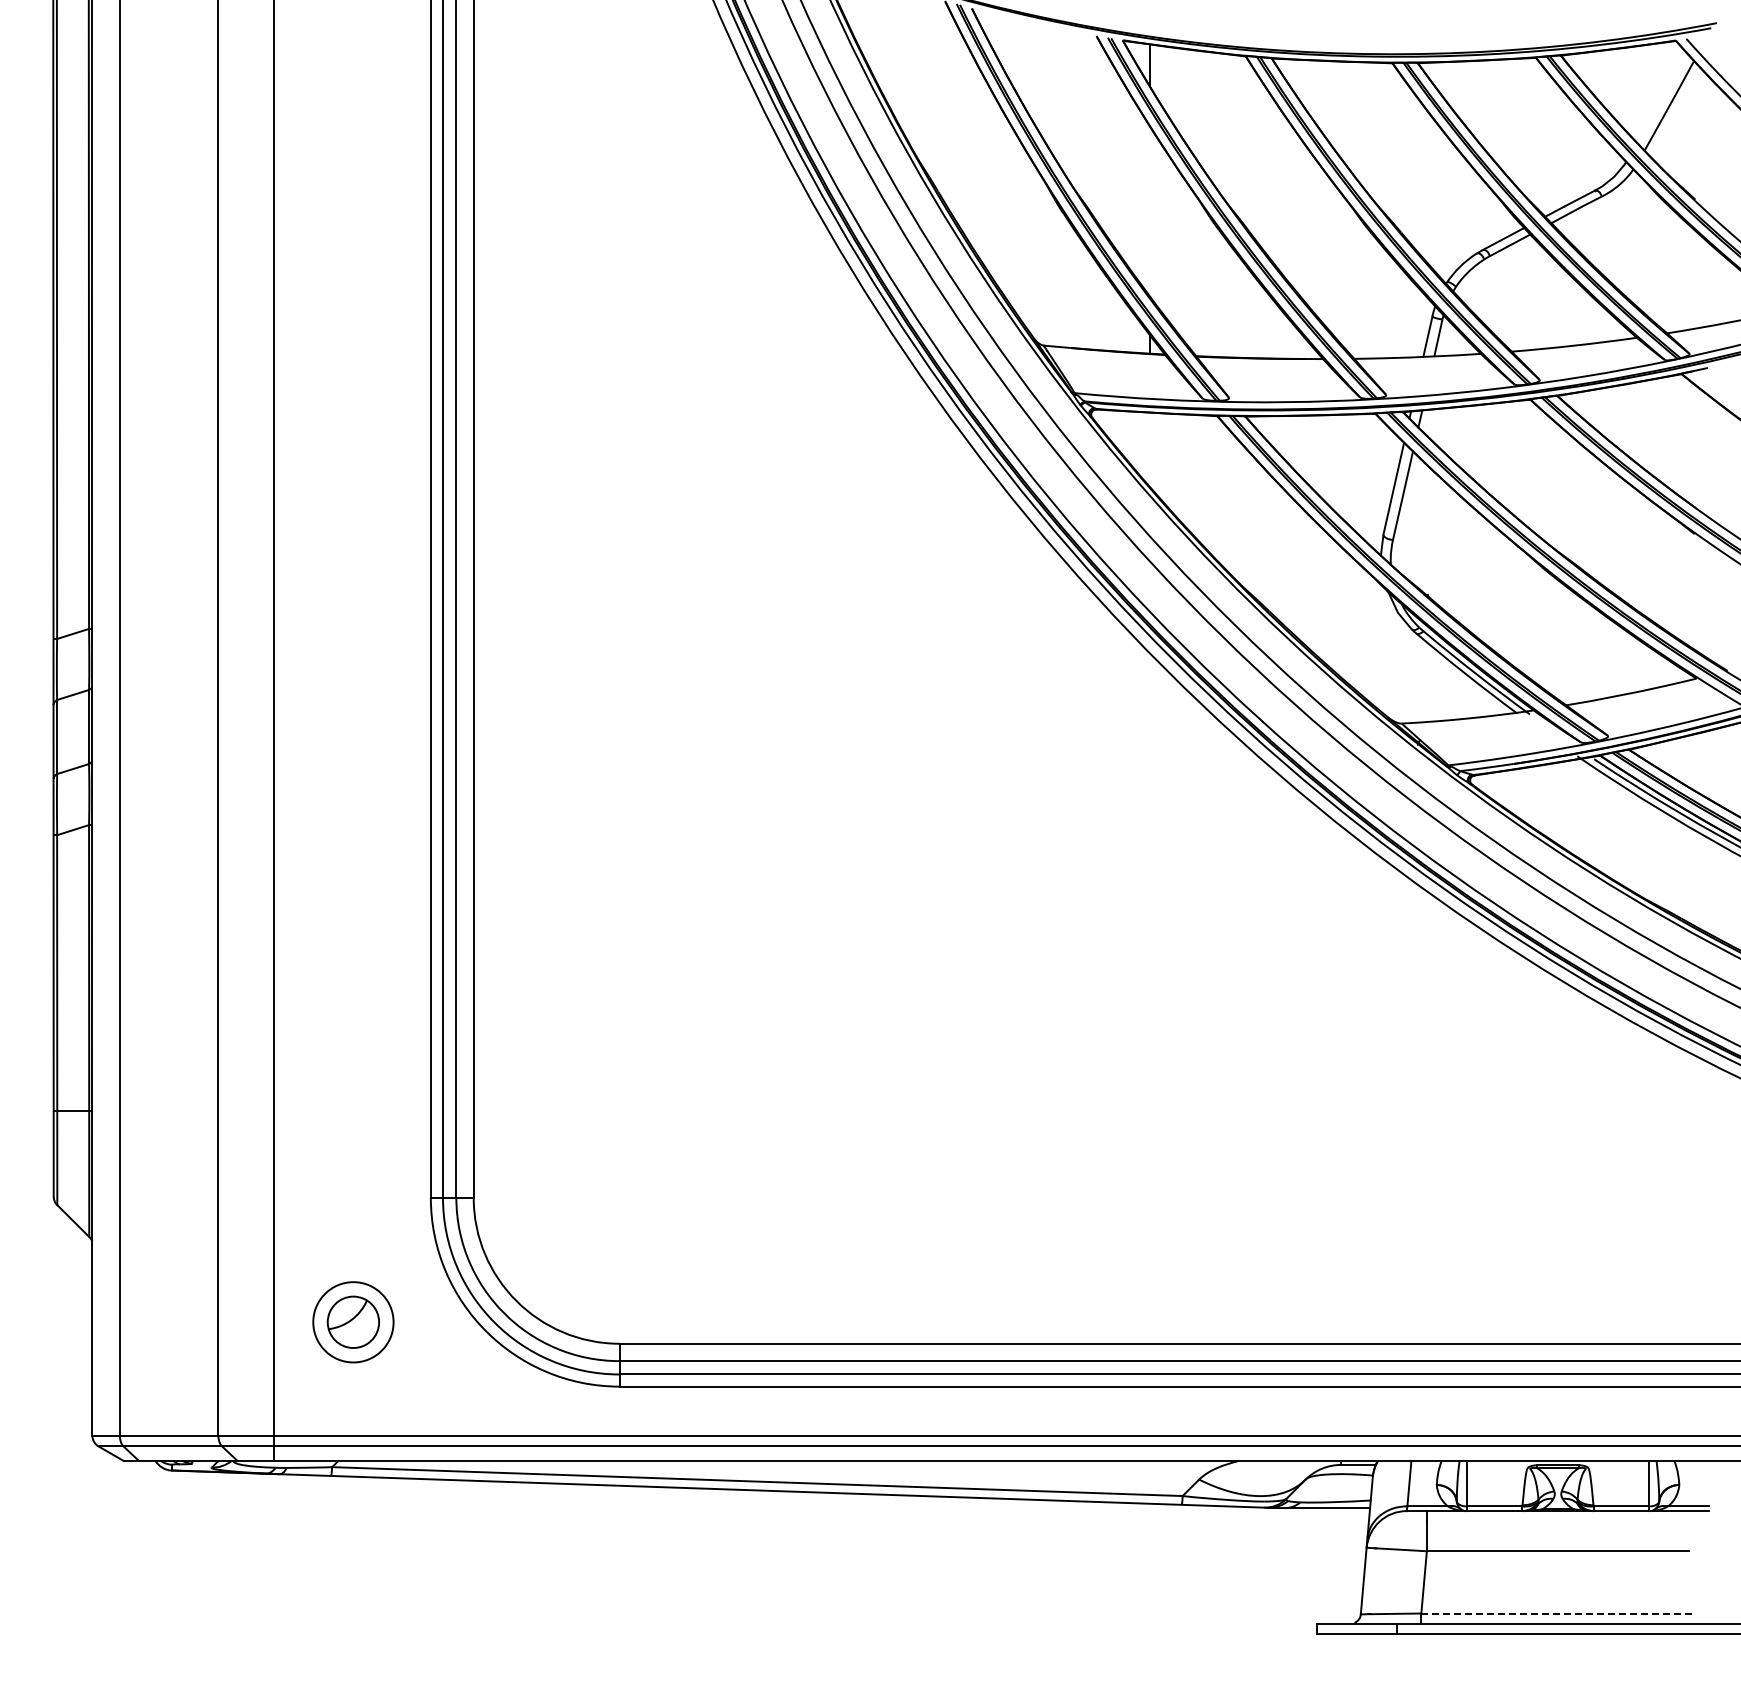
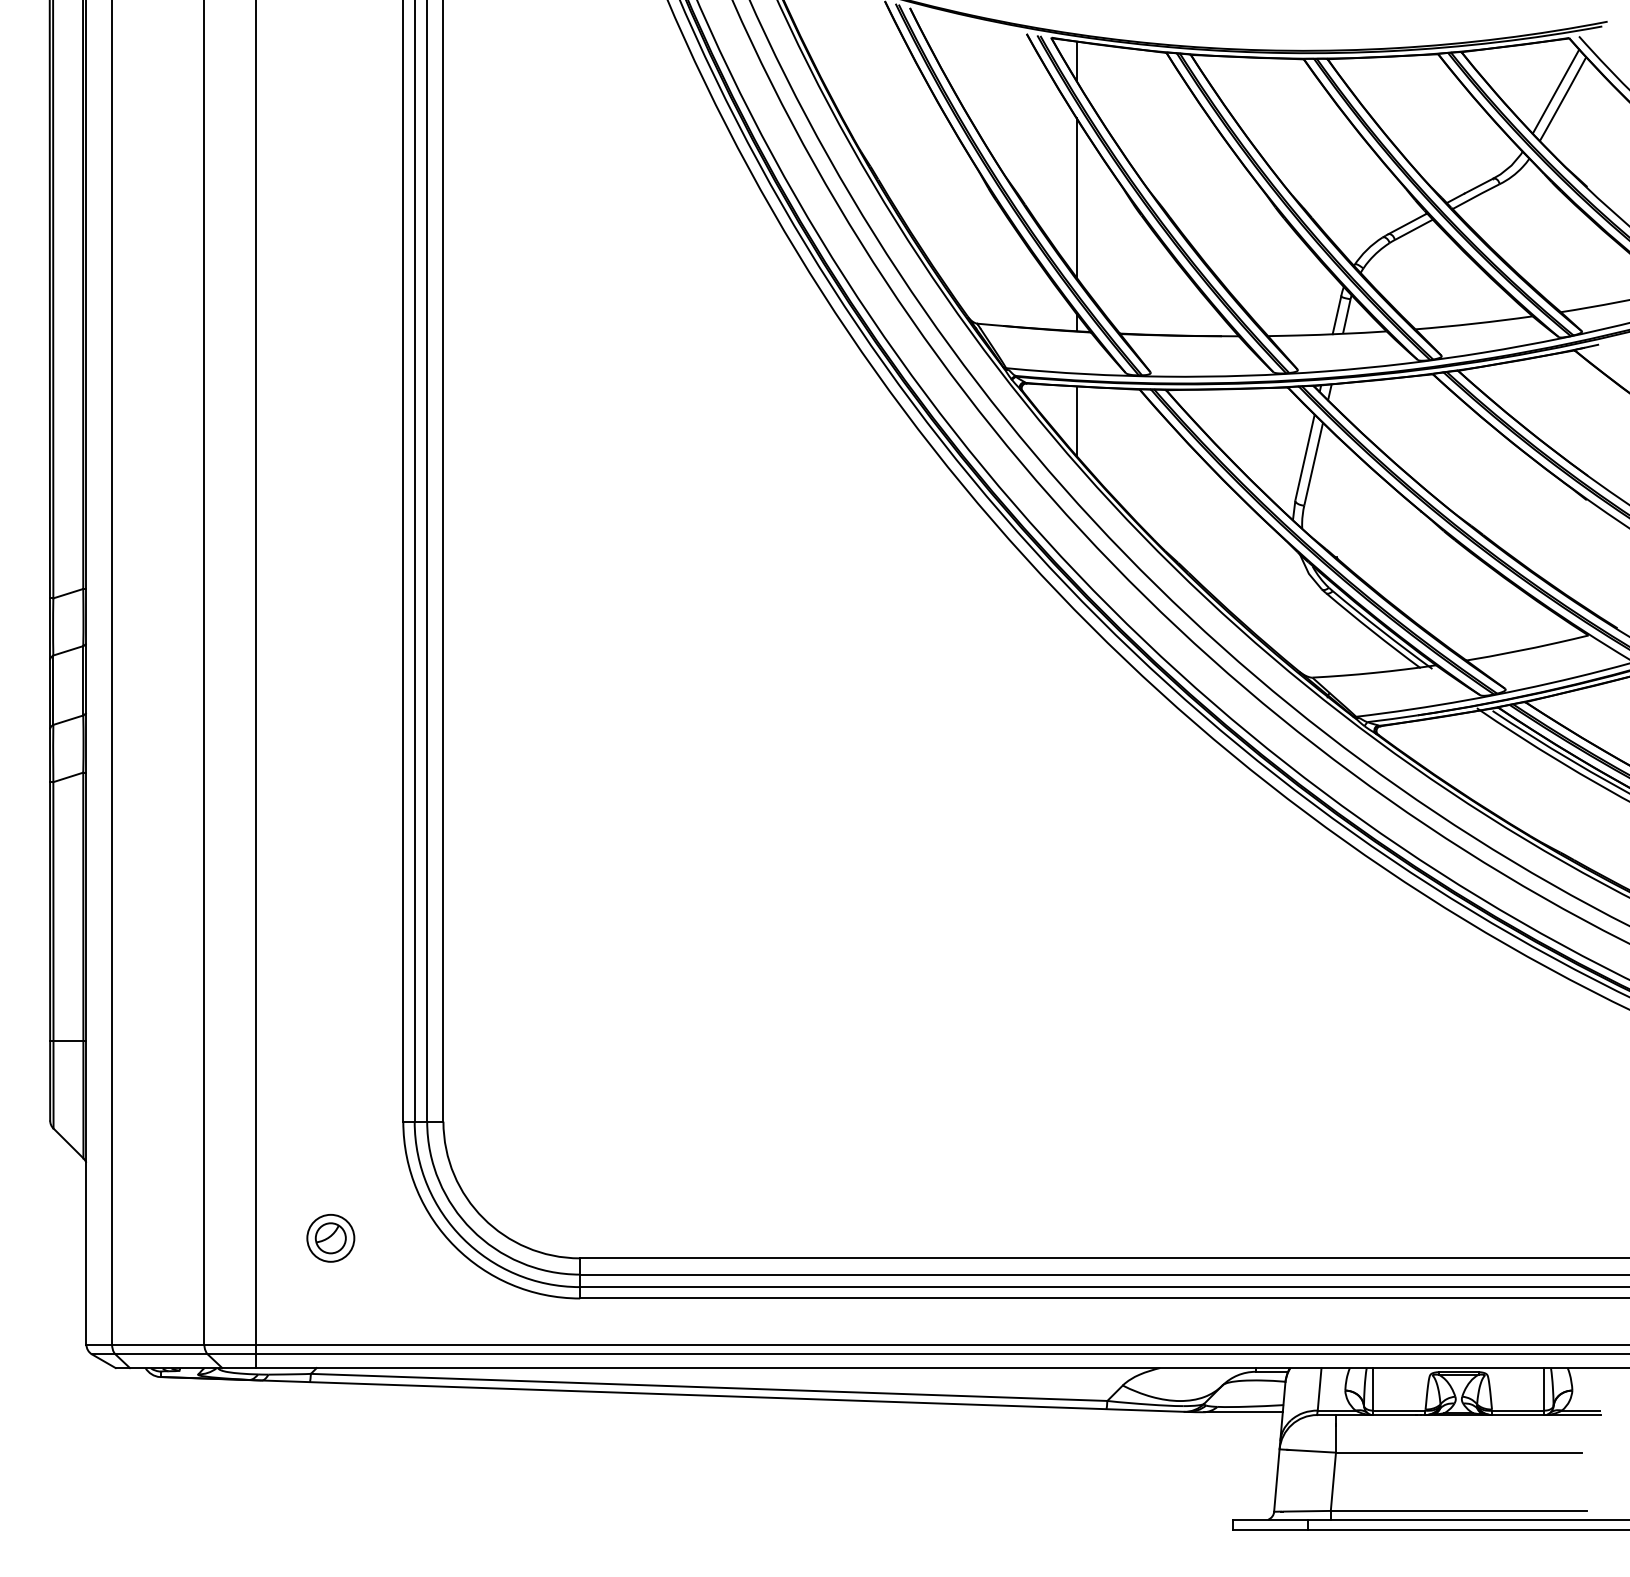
line: (1661, 97) -> (1555, 91), added
line: (1149, 211) -> (1076, 198), added
line: (1149, 449) -> (1076, 420), added
part: (353, 1322) -> (330, 1238), size x0.62
line: (1558, 1613) -> (1459, 1510), dashed -> solid

